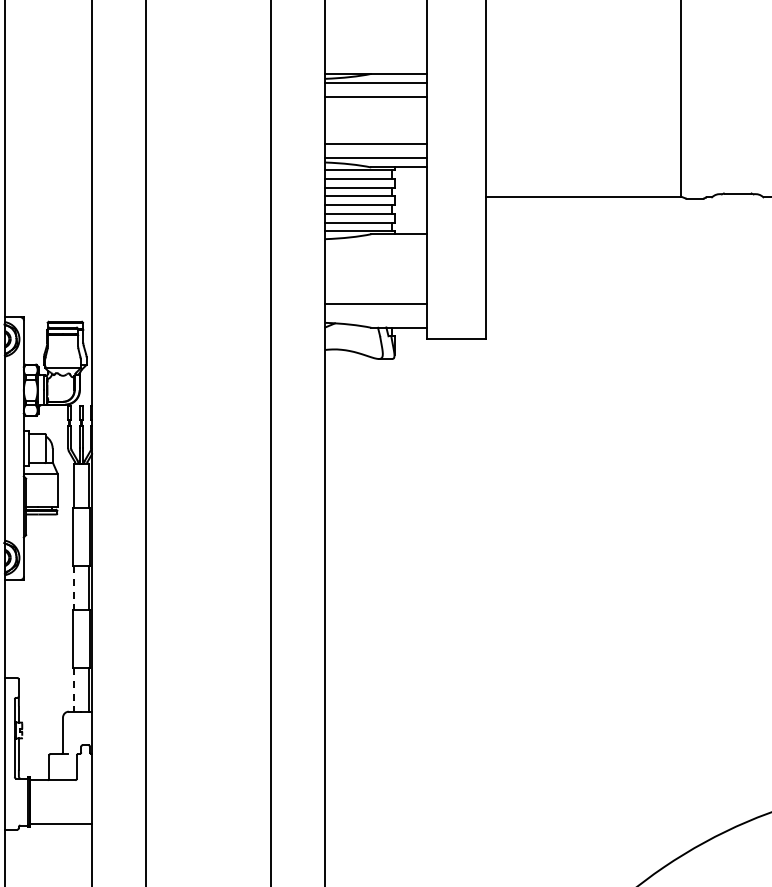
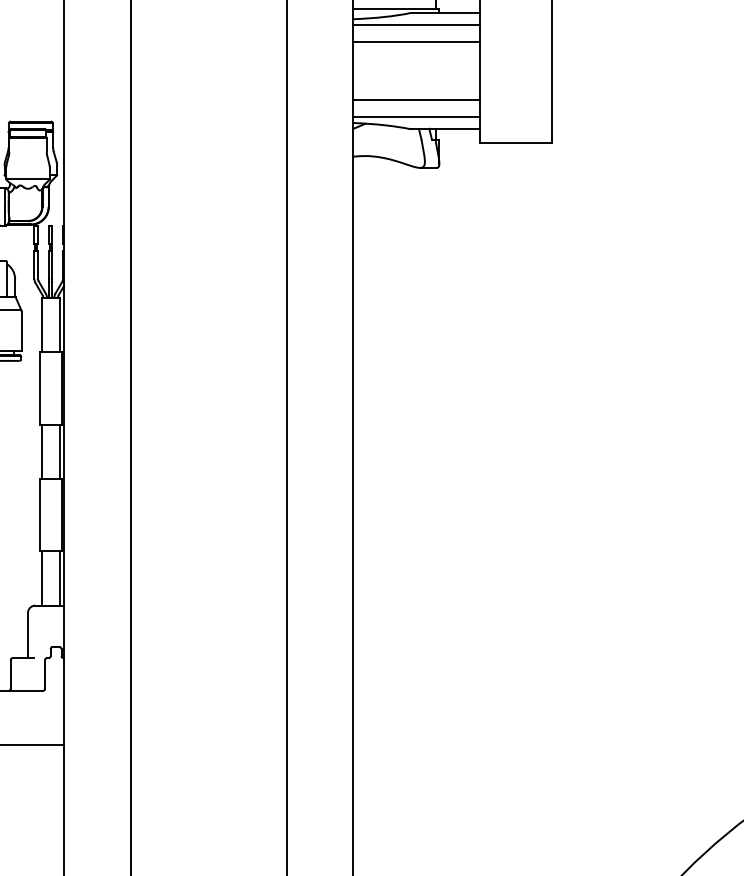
line: (376, 243) -> (417, 24), added
line: (376, 257) -> (417, 41), added
line: (376, 318) -> (417, 117), added
line: (73, 587) -> (40, 451), dashed -> solid
line: (73, 689) -> (40, 578), dashed -> solid

